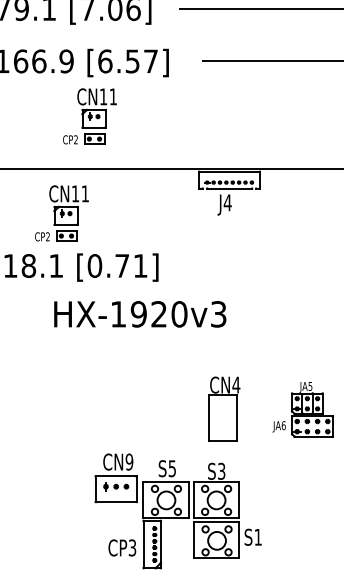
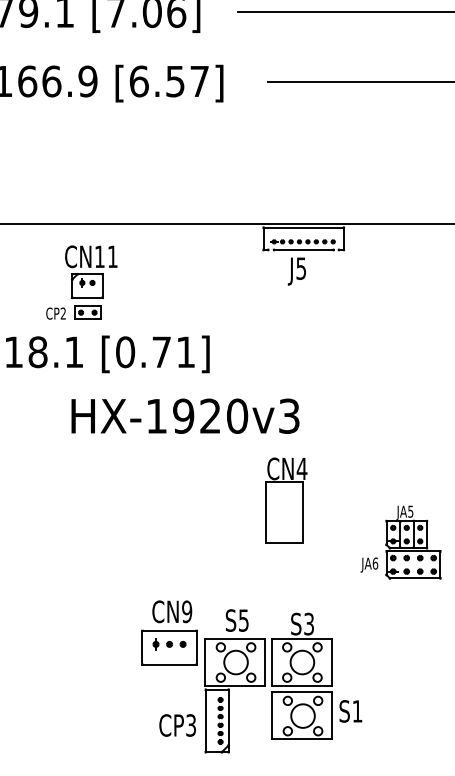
part: (89, 116) -> (118, 154), removed
text: (227, 202) -> (300, 268), J4 -> J5
part: (224, 408) -> (286, 499), moved
part: (177, 511) -> (250, 677), moved

